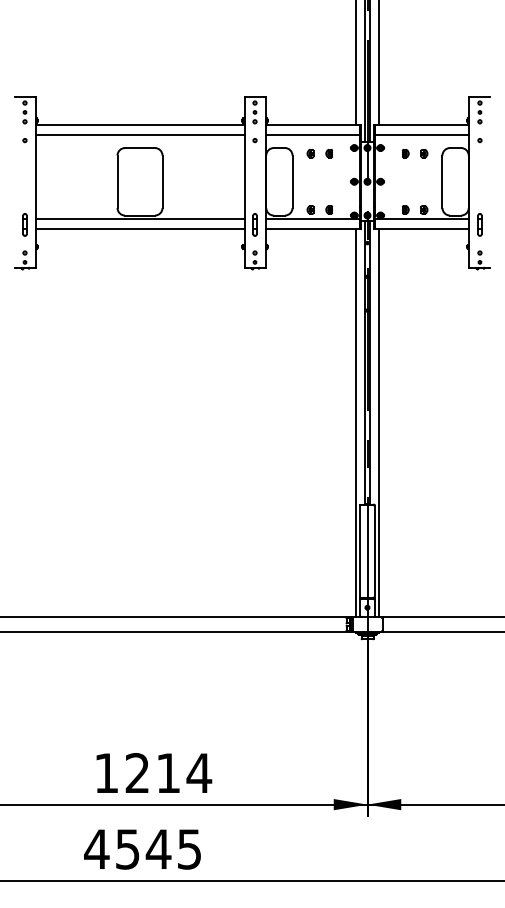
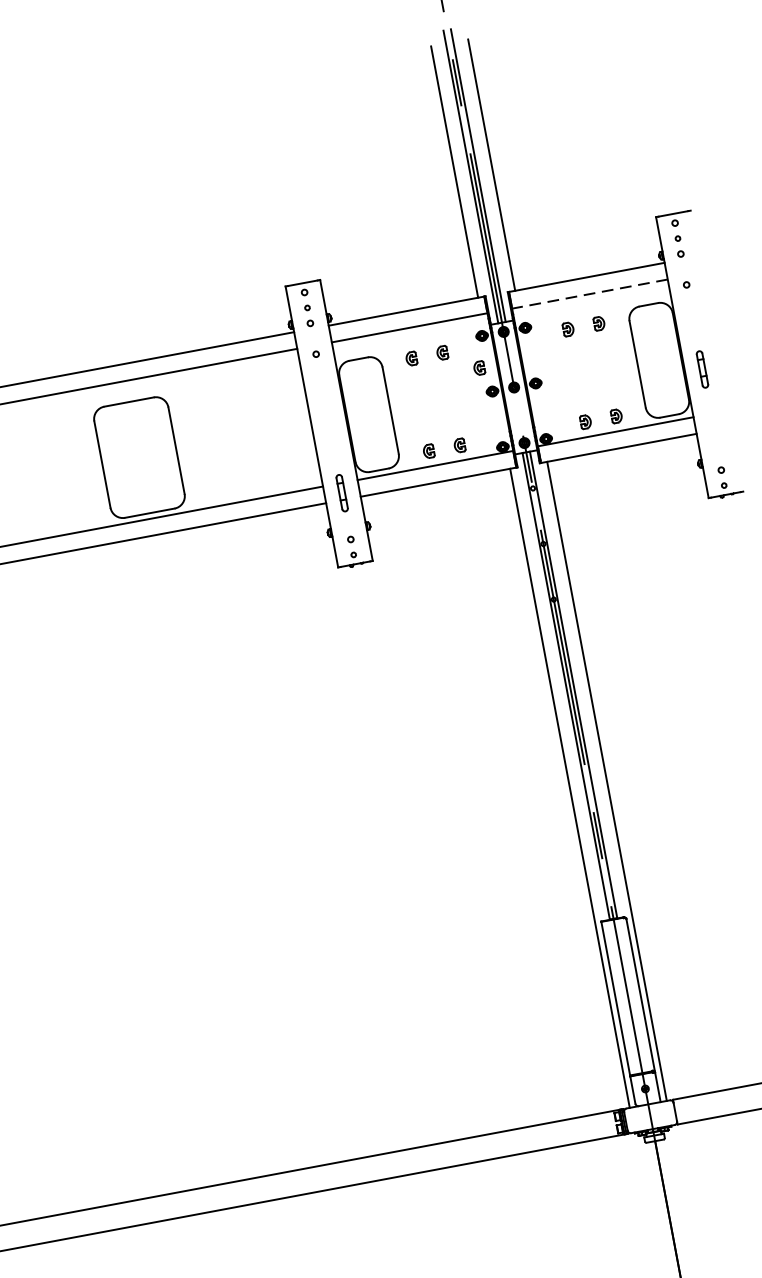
line: (421, 135) -> (588, 294), solid -> dashed
part: (349, 166) -> (479, 367), added
part: (479, 224) -> (701, 368), moved

